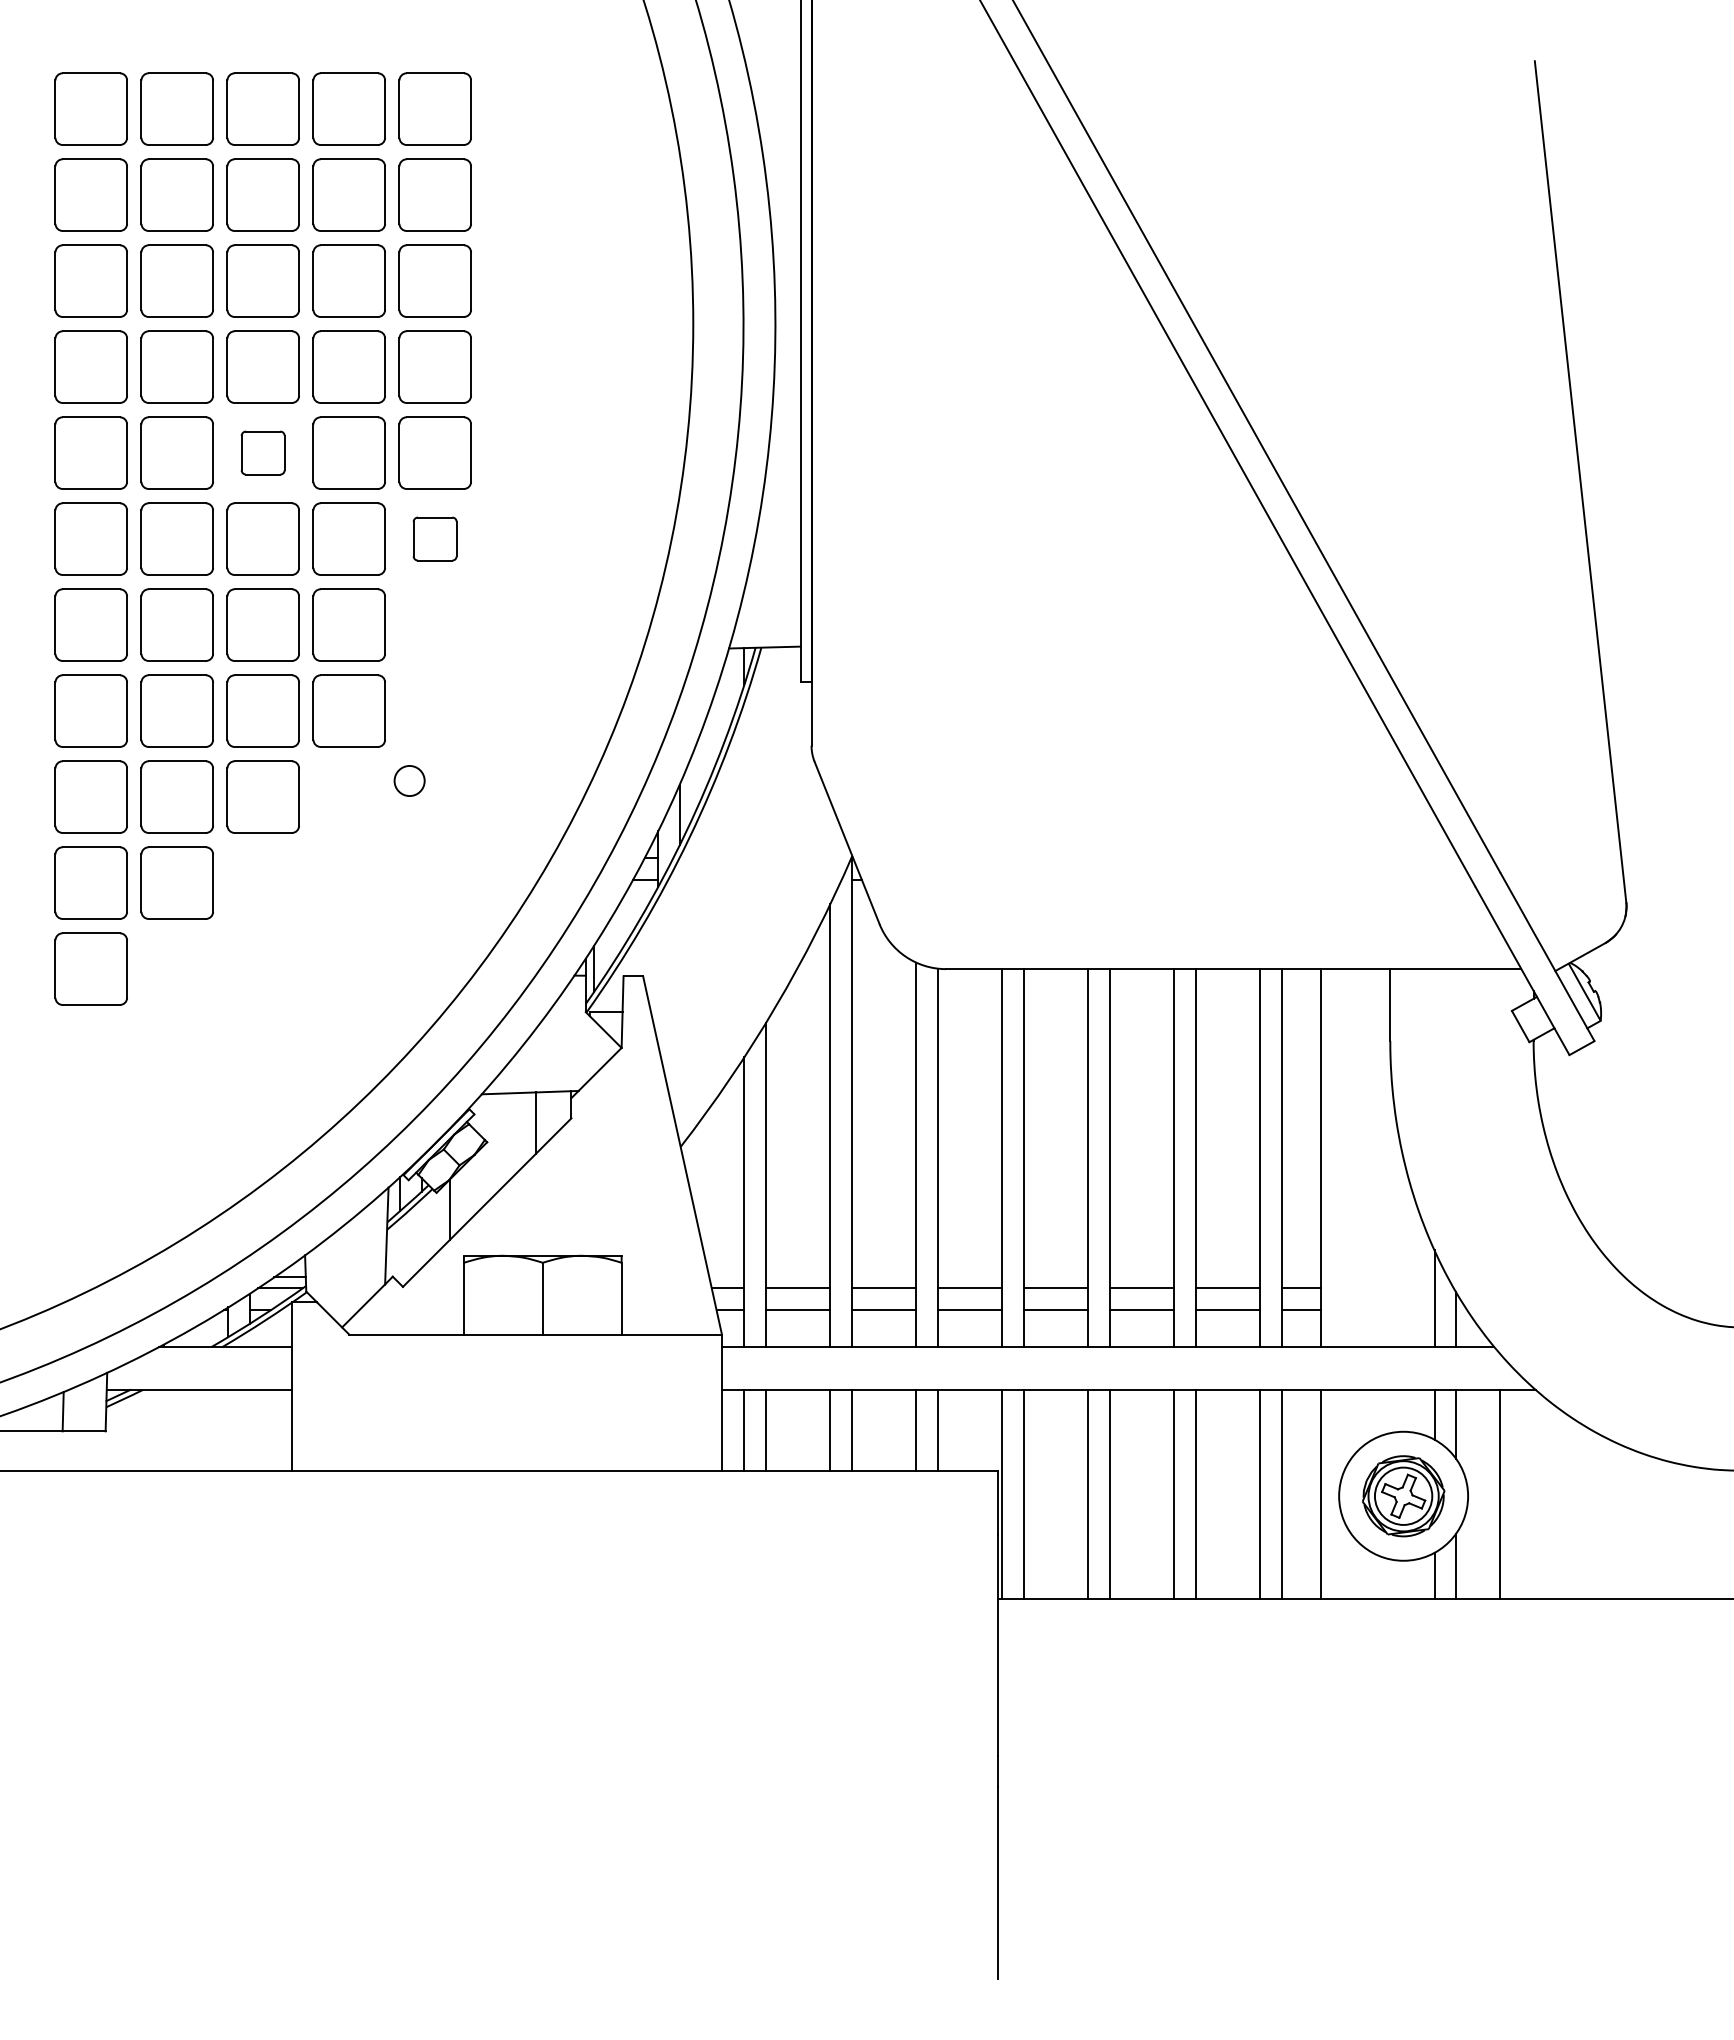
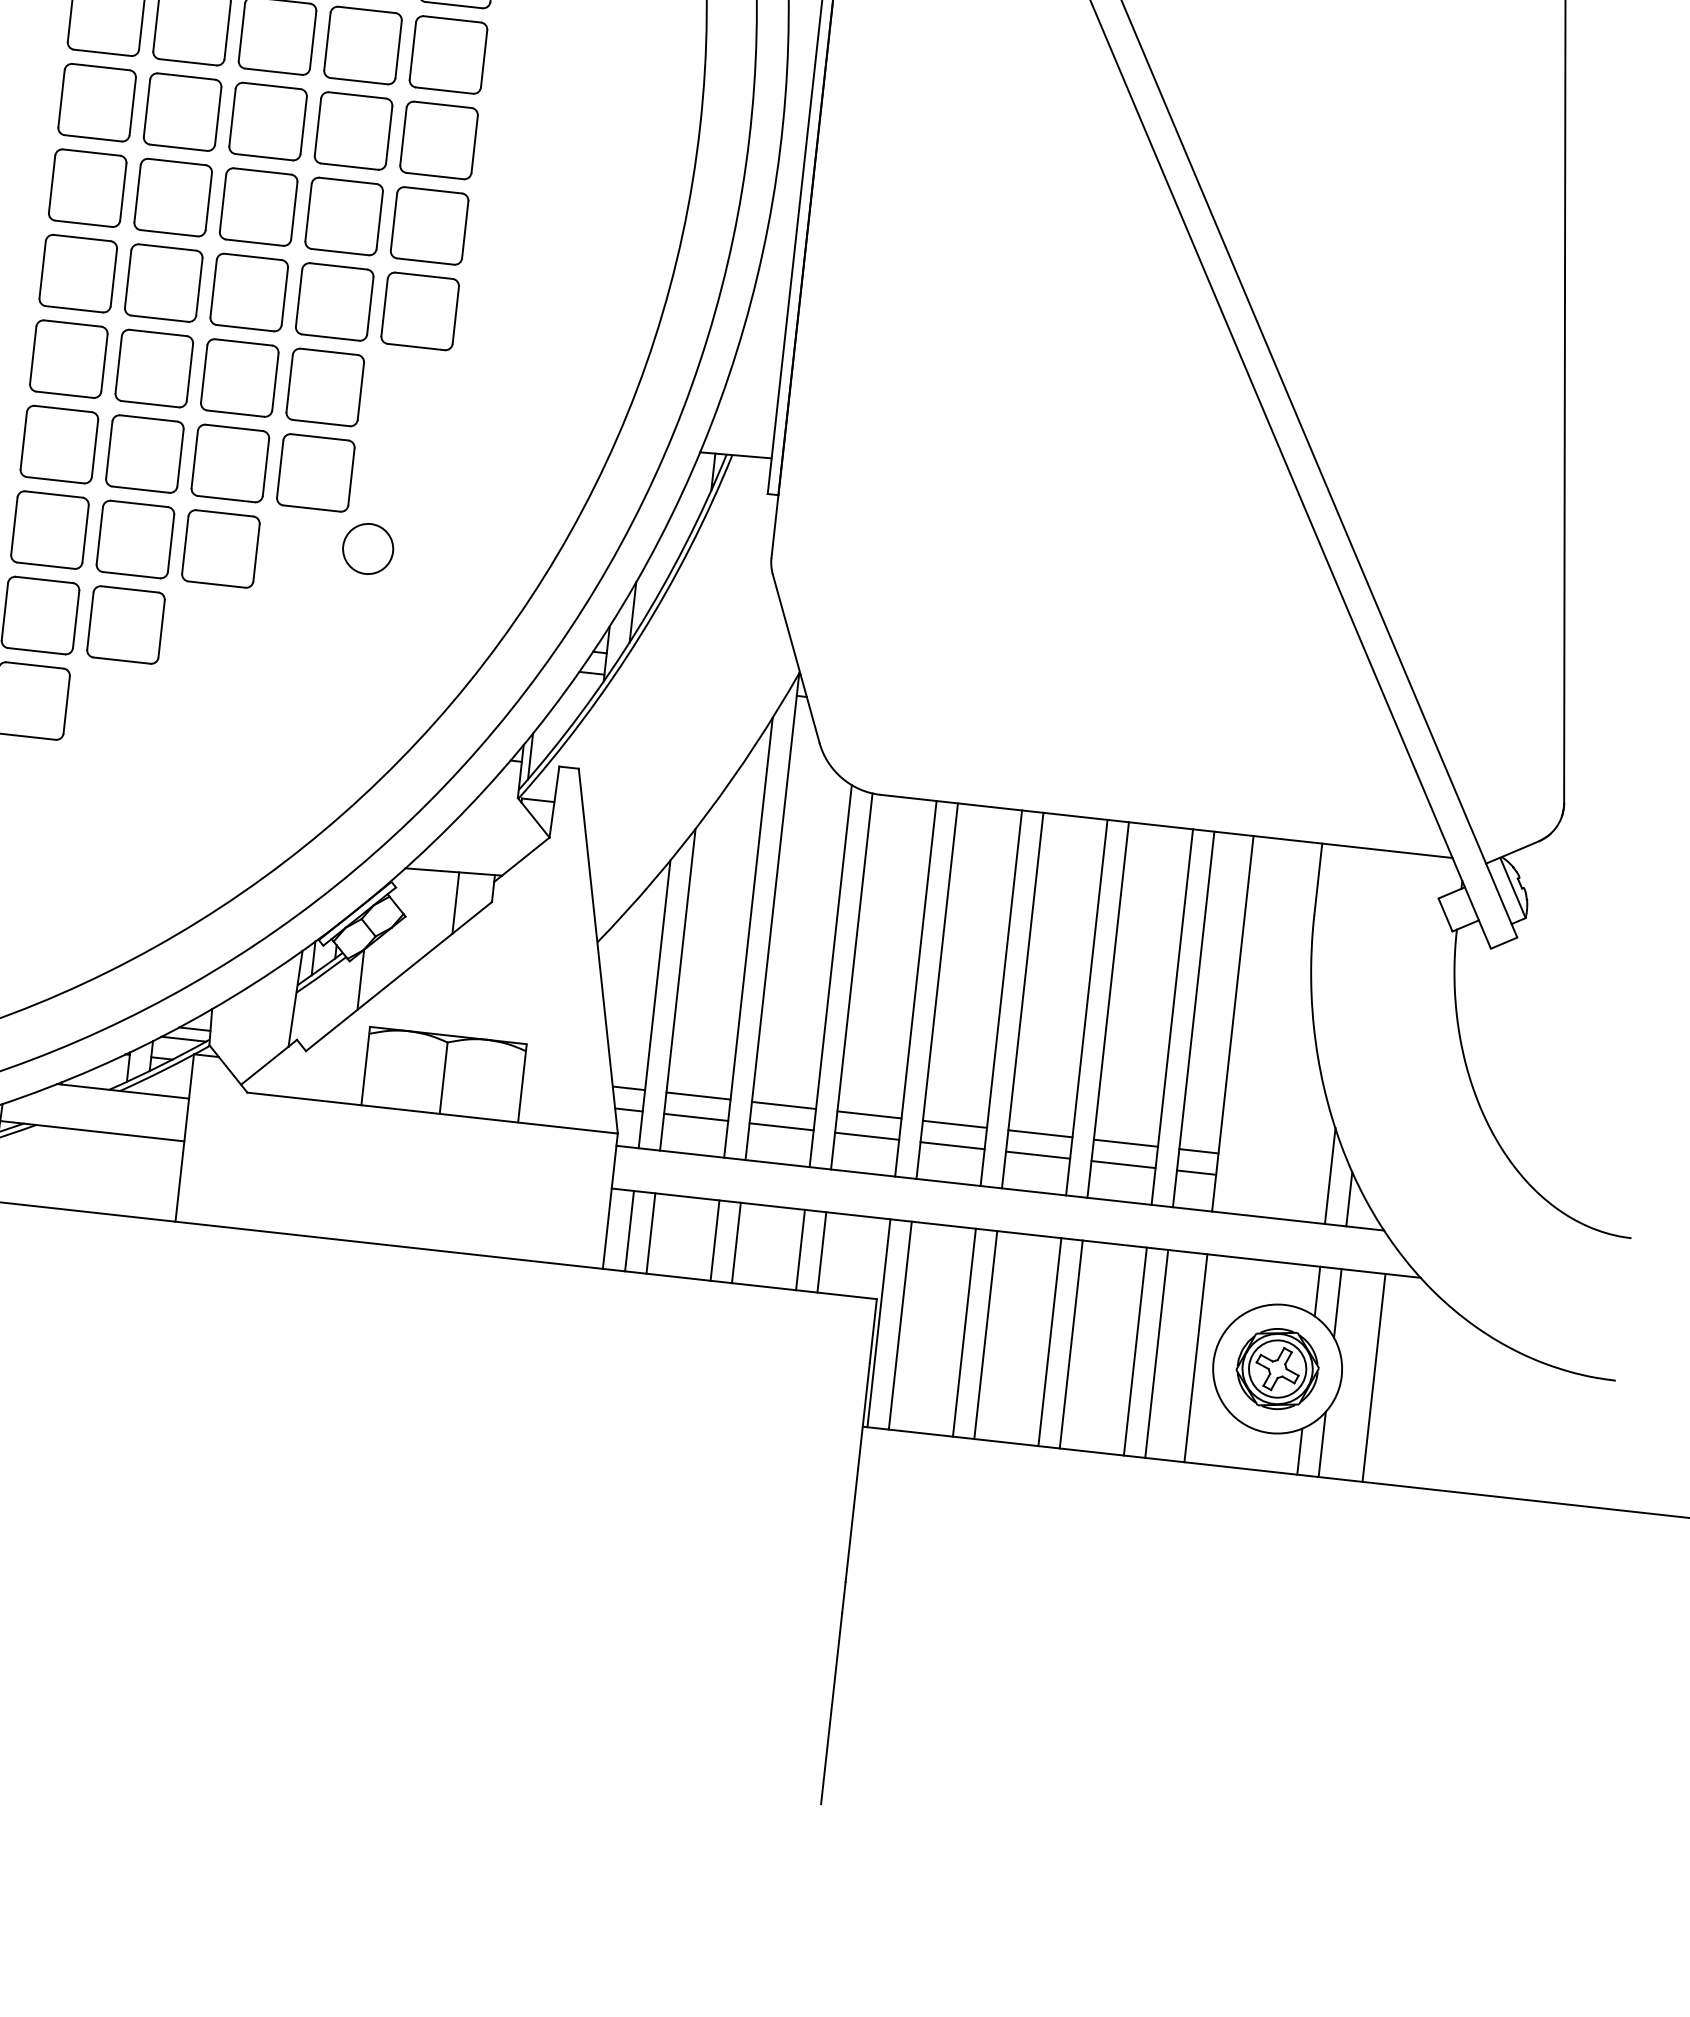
part: (262, 452) -> (257, 206), size x1.67
part: (434, 538) -> (419, 310), size x1.67
circle: (409, 780) -> (368, 548), size x1.67

